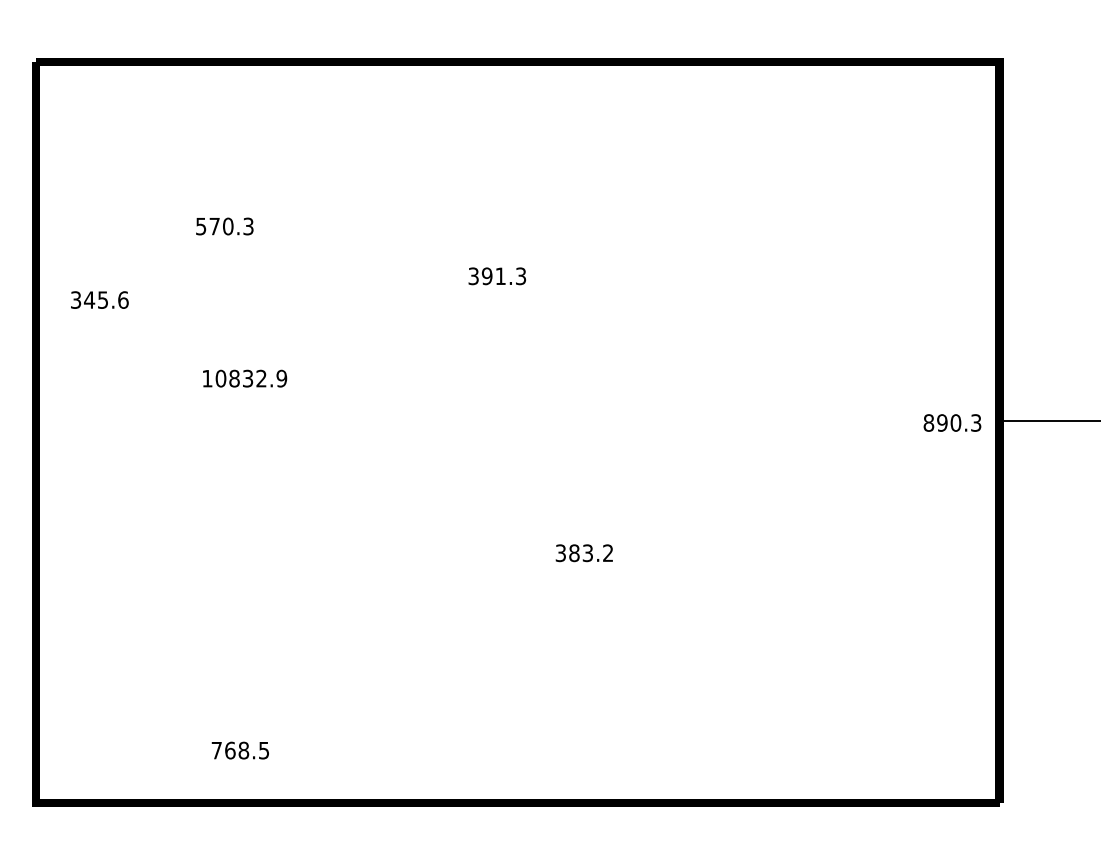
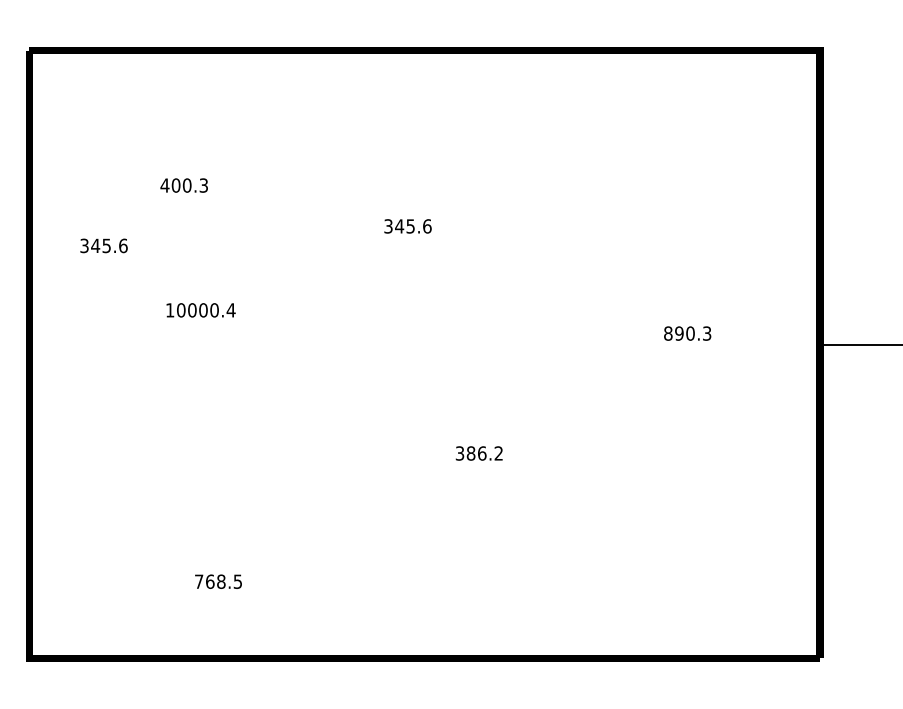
text: (207, 226) -> (170, 185), 570.3 -> 400.3
text: (503, 276) -> (412, 226), 391.3 -> 345.6
text: (99, 299) -> (103, 245), moved
text: (258, 378) -> (212, 310), 10832.9 -> 10000.4
text: (952, 422) -> (687, 333), moved
text: (587, 553) -> (481, 453), 383.2 -> 386.2
text: (239, 750) -> (217, 581), moved

